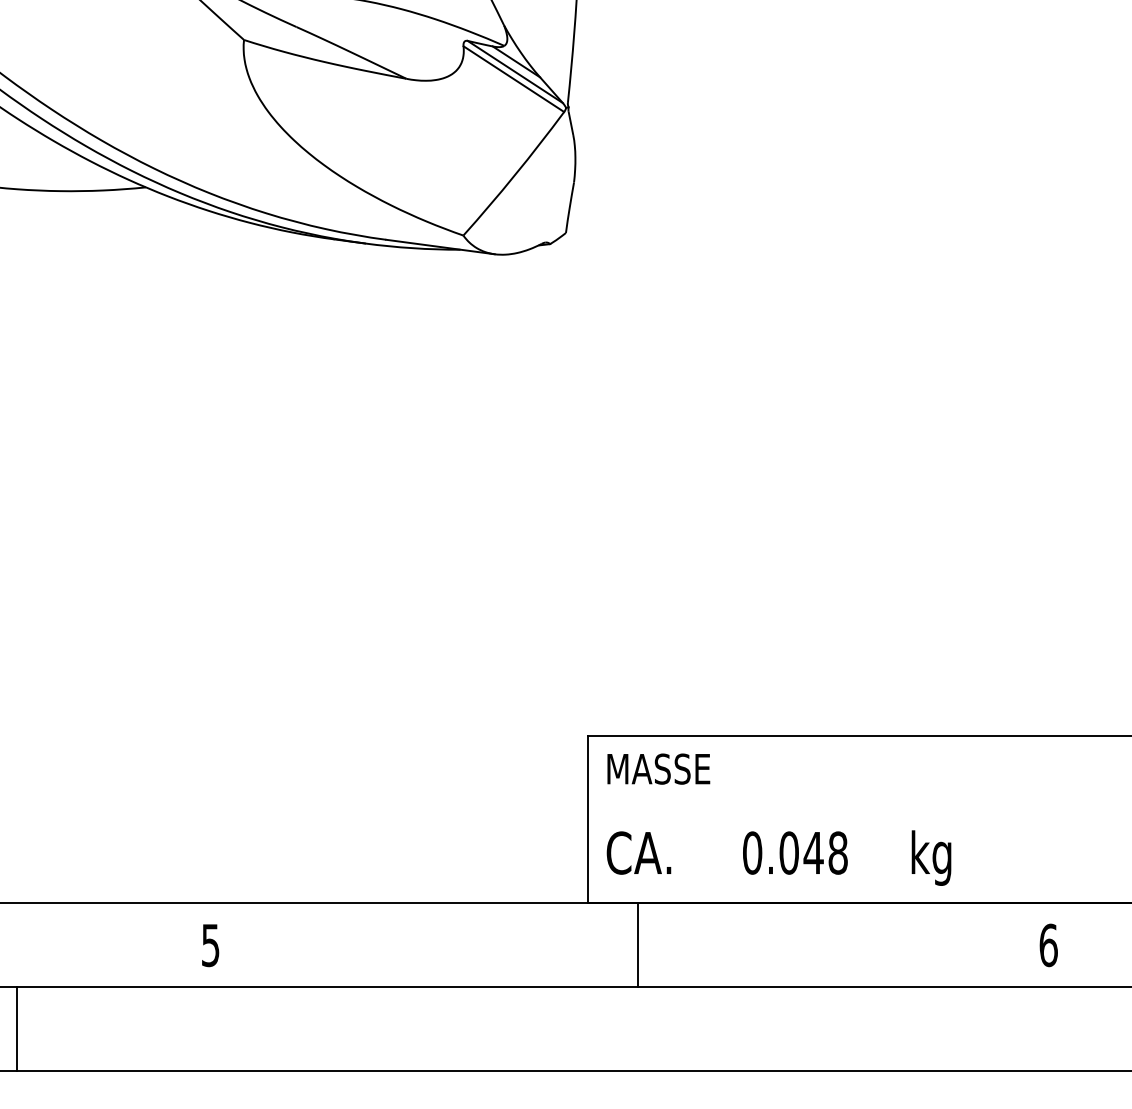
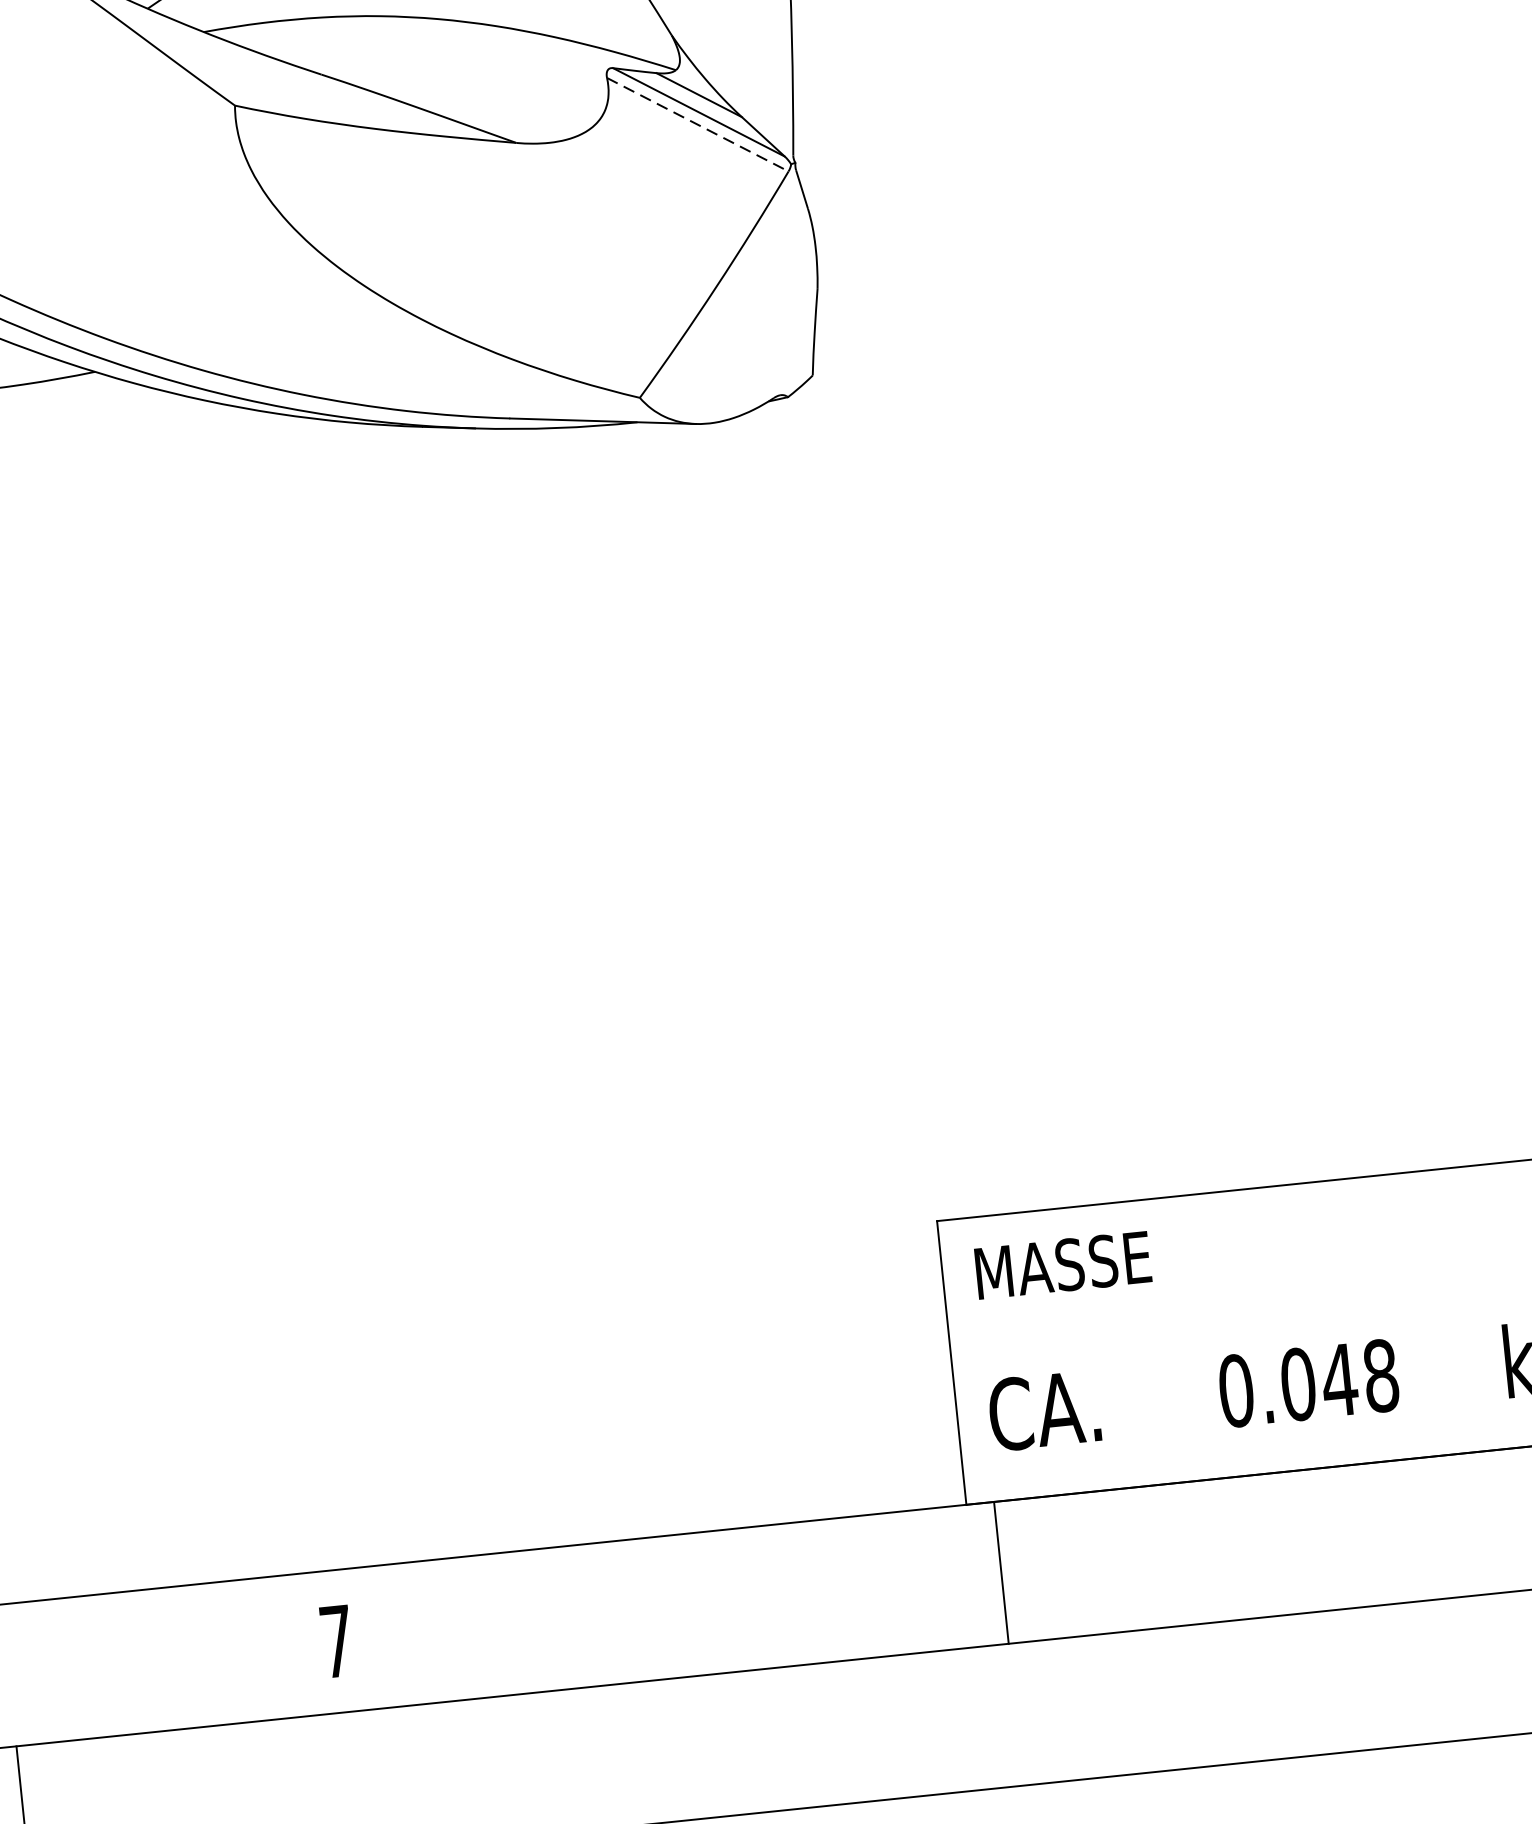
line: (514, 79) -> (698, 125), solid -> dashed
text: (210, 945) -> (336, 1641), 5 -> 7
line: (637, 945) -> (1000, 1573), moved

